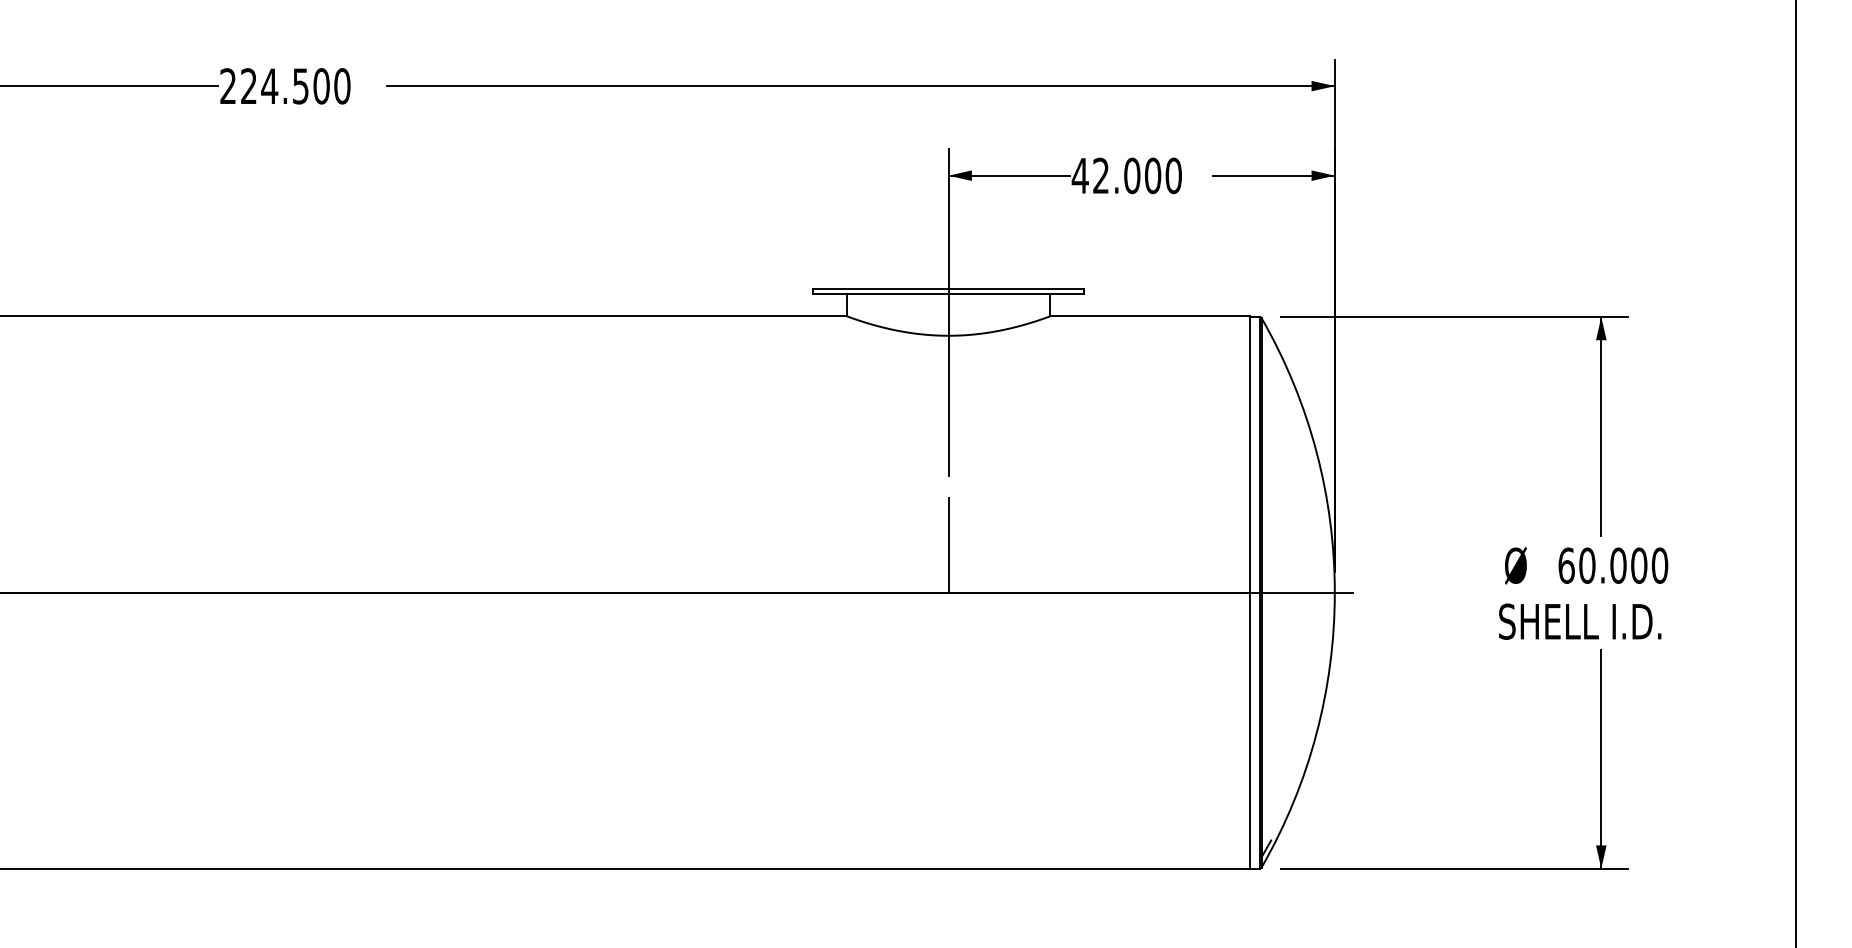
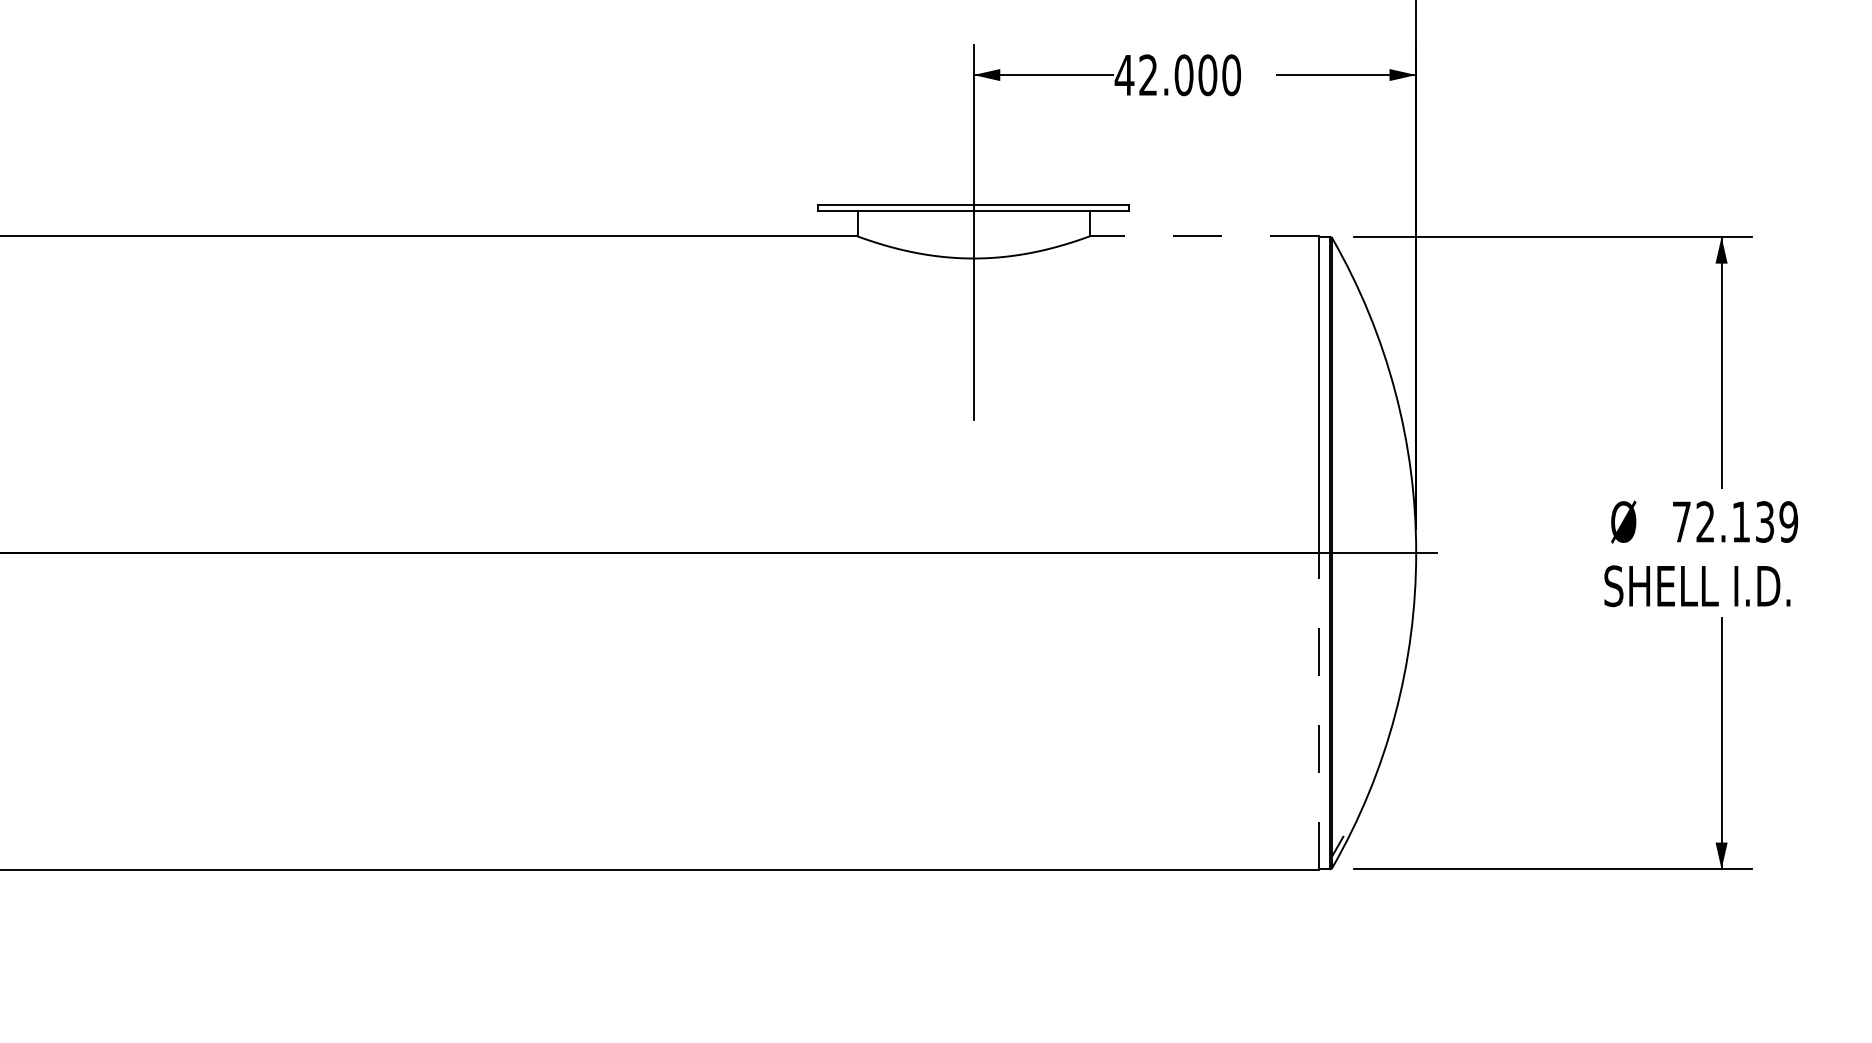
line: (1150, 316) -> (1204, 236), solid -> dashed
line: (948, 544) -> (973, 497), removed
text: (1613, 565) -> (1735, 521), 60.000 -> 72.139
line: (1249, 730) -> (1318, 710), solid -> dashed

